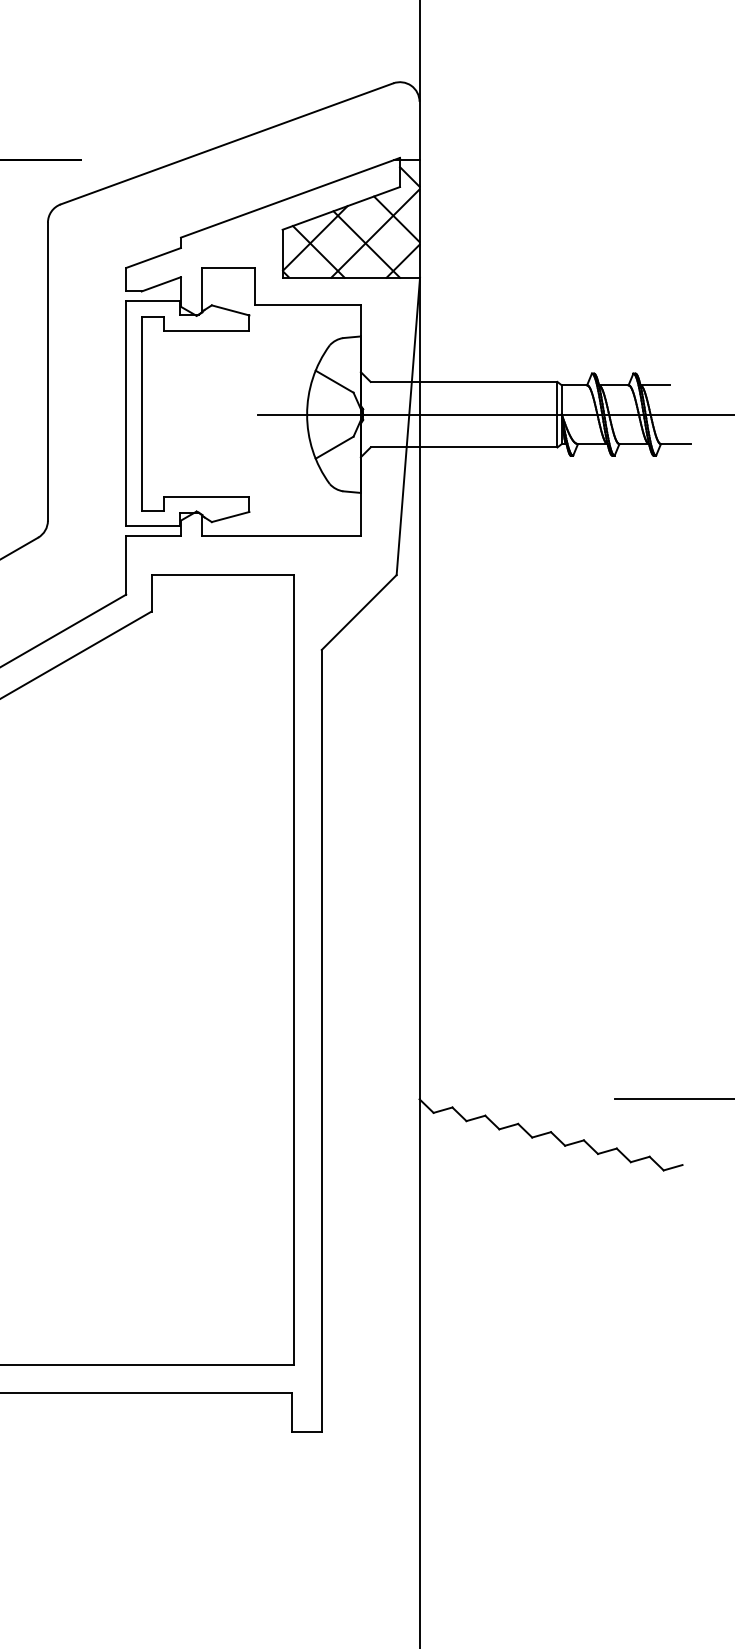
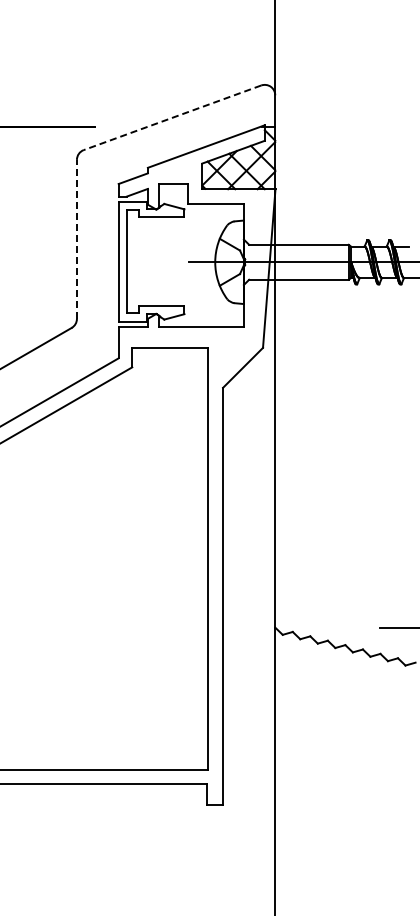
line: (227, 143) -> (172, 117), solid -> dashed
line: (47, 371) -> (76, 239), solid -> dashed

